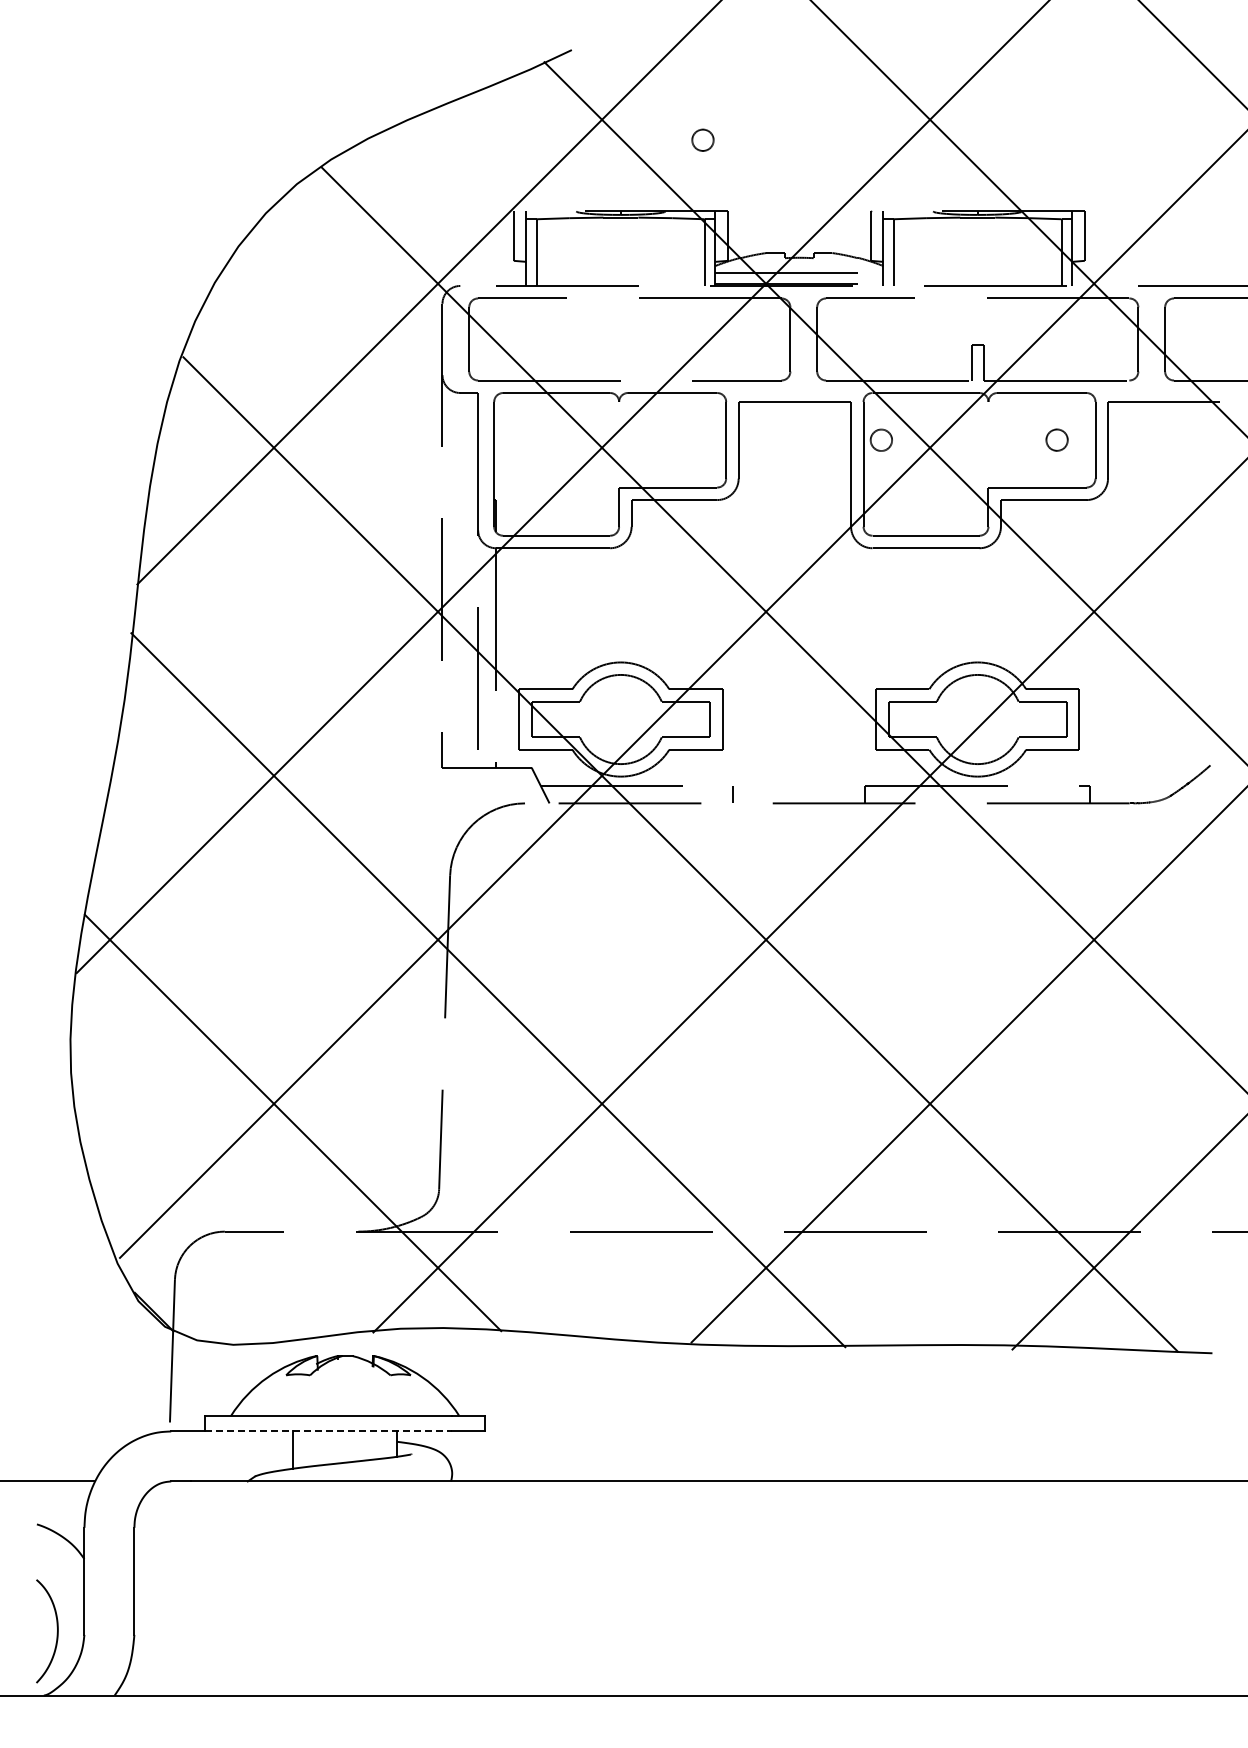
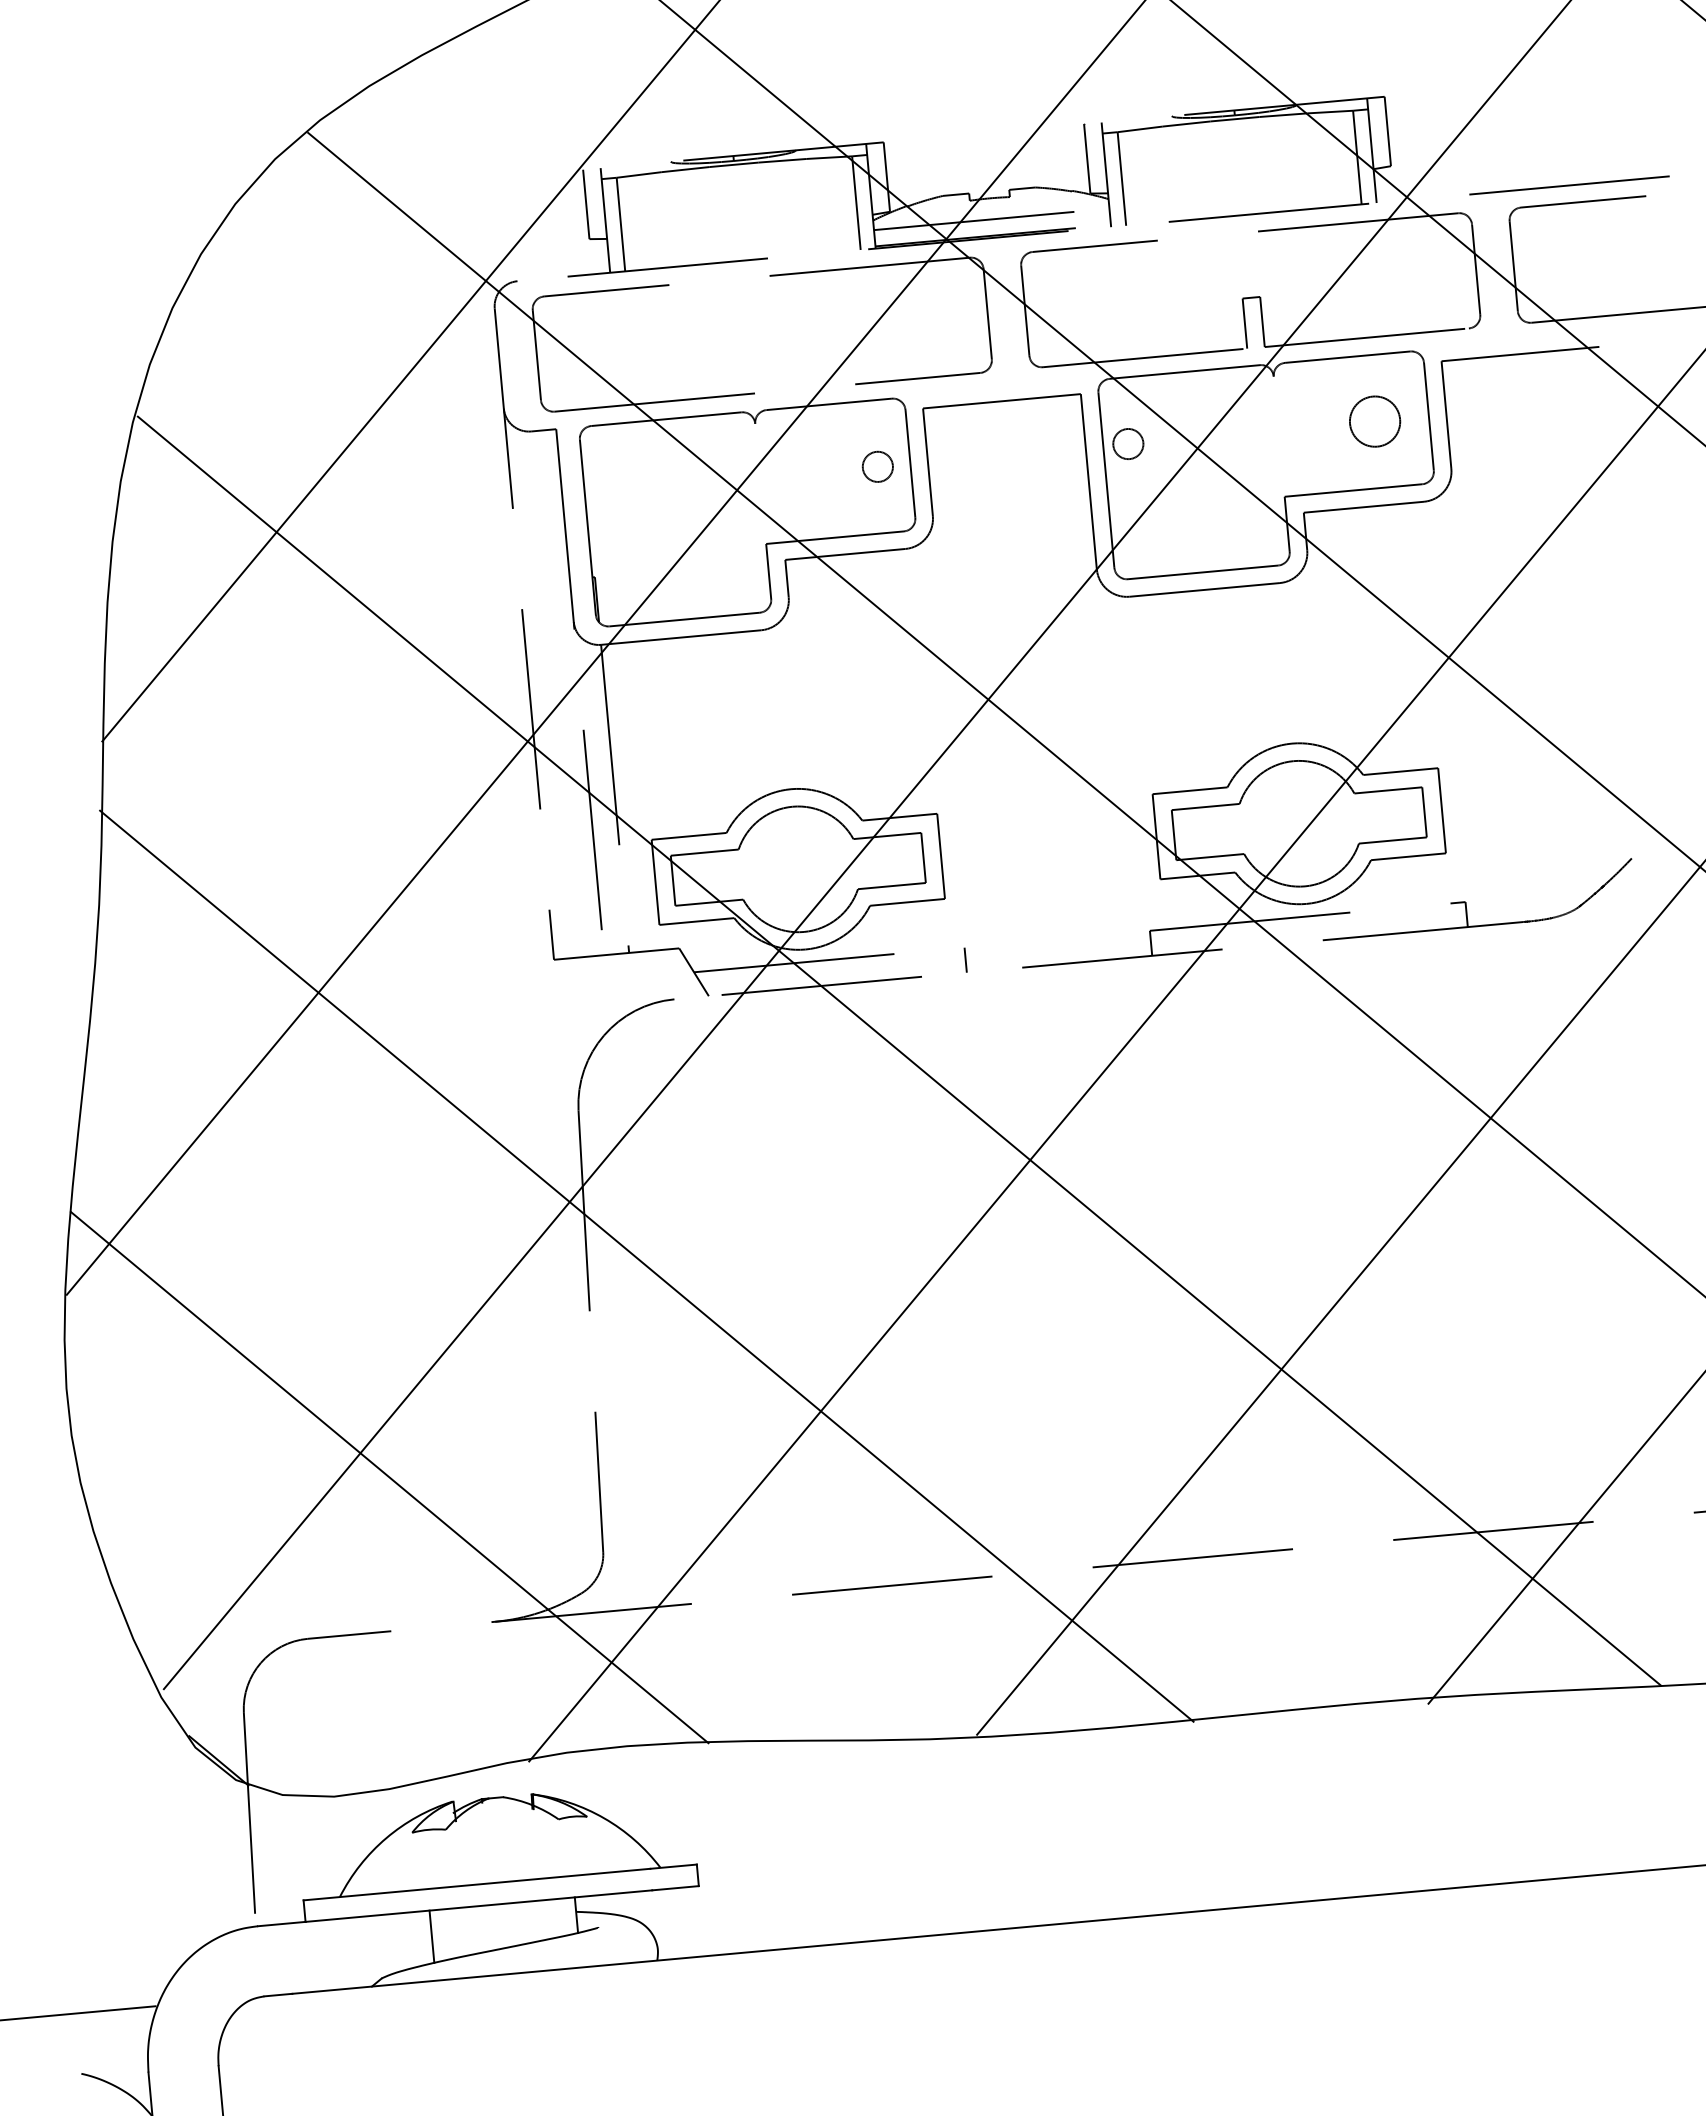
circle: (702, 139) -> (877, 465), moved
circle: (1056, 439) -> (1374, 420), size x1.67
line: (329, 1431) -> (480, 1906), dashed -> solid

